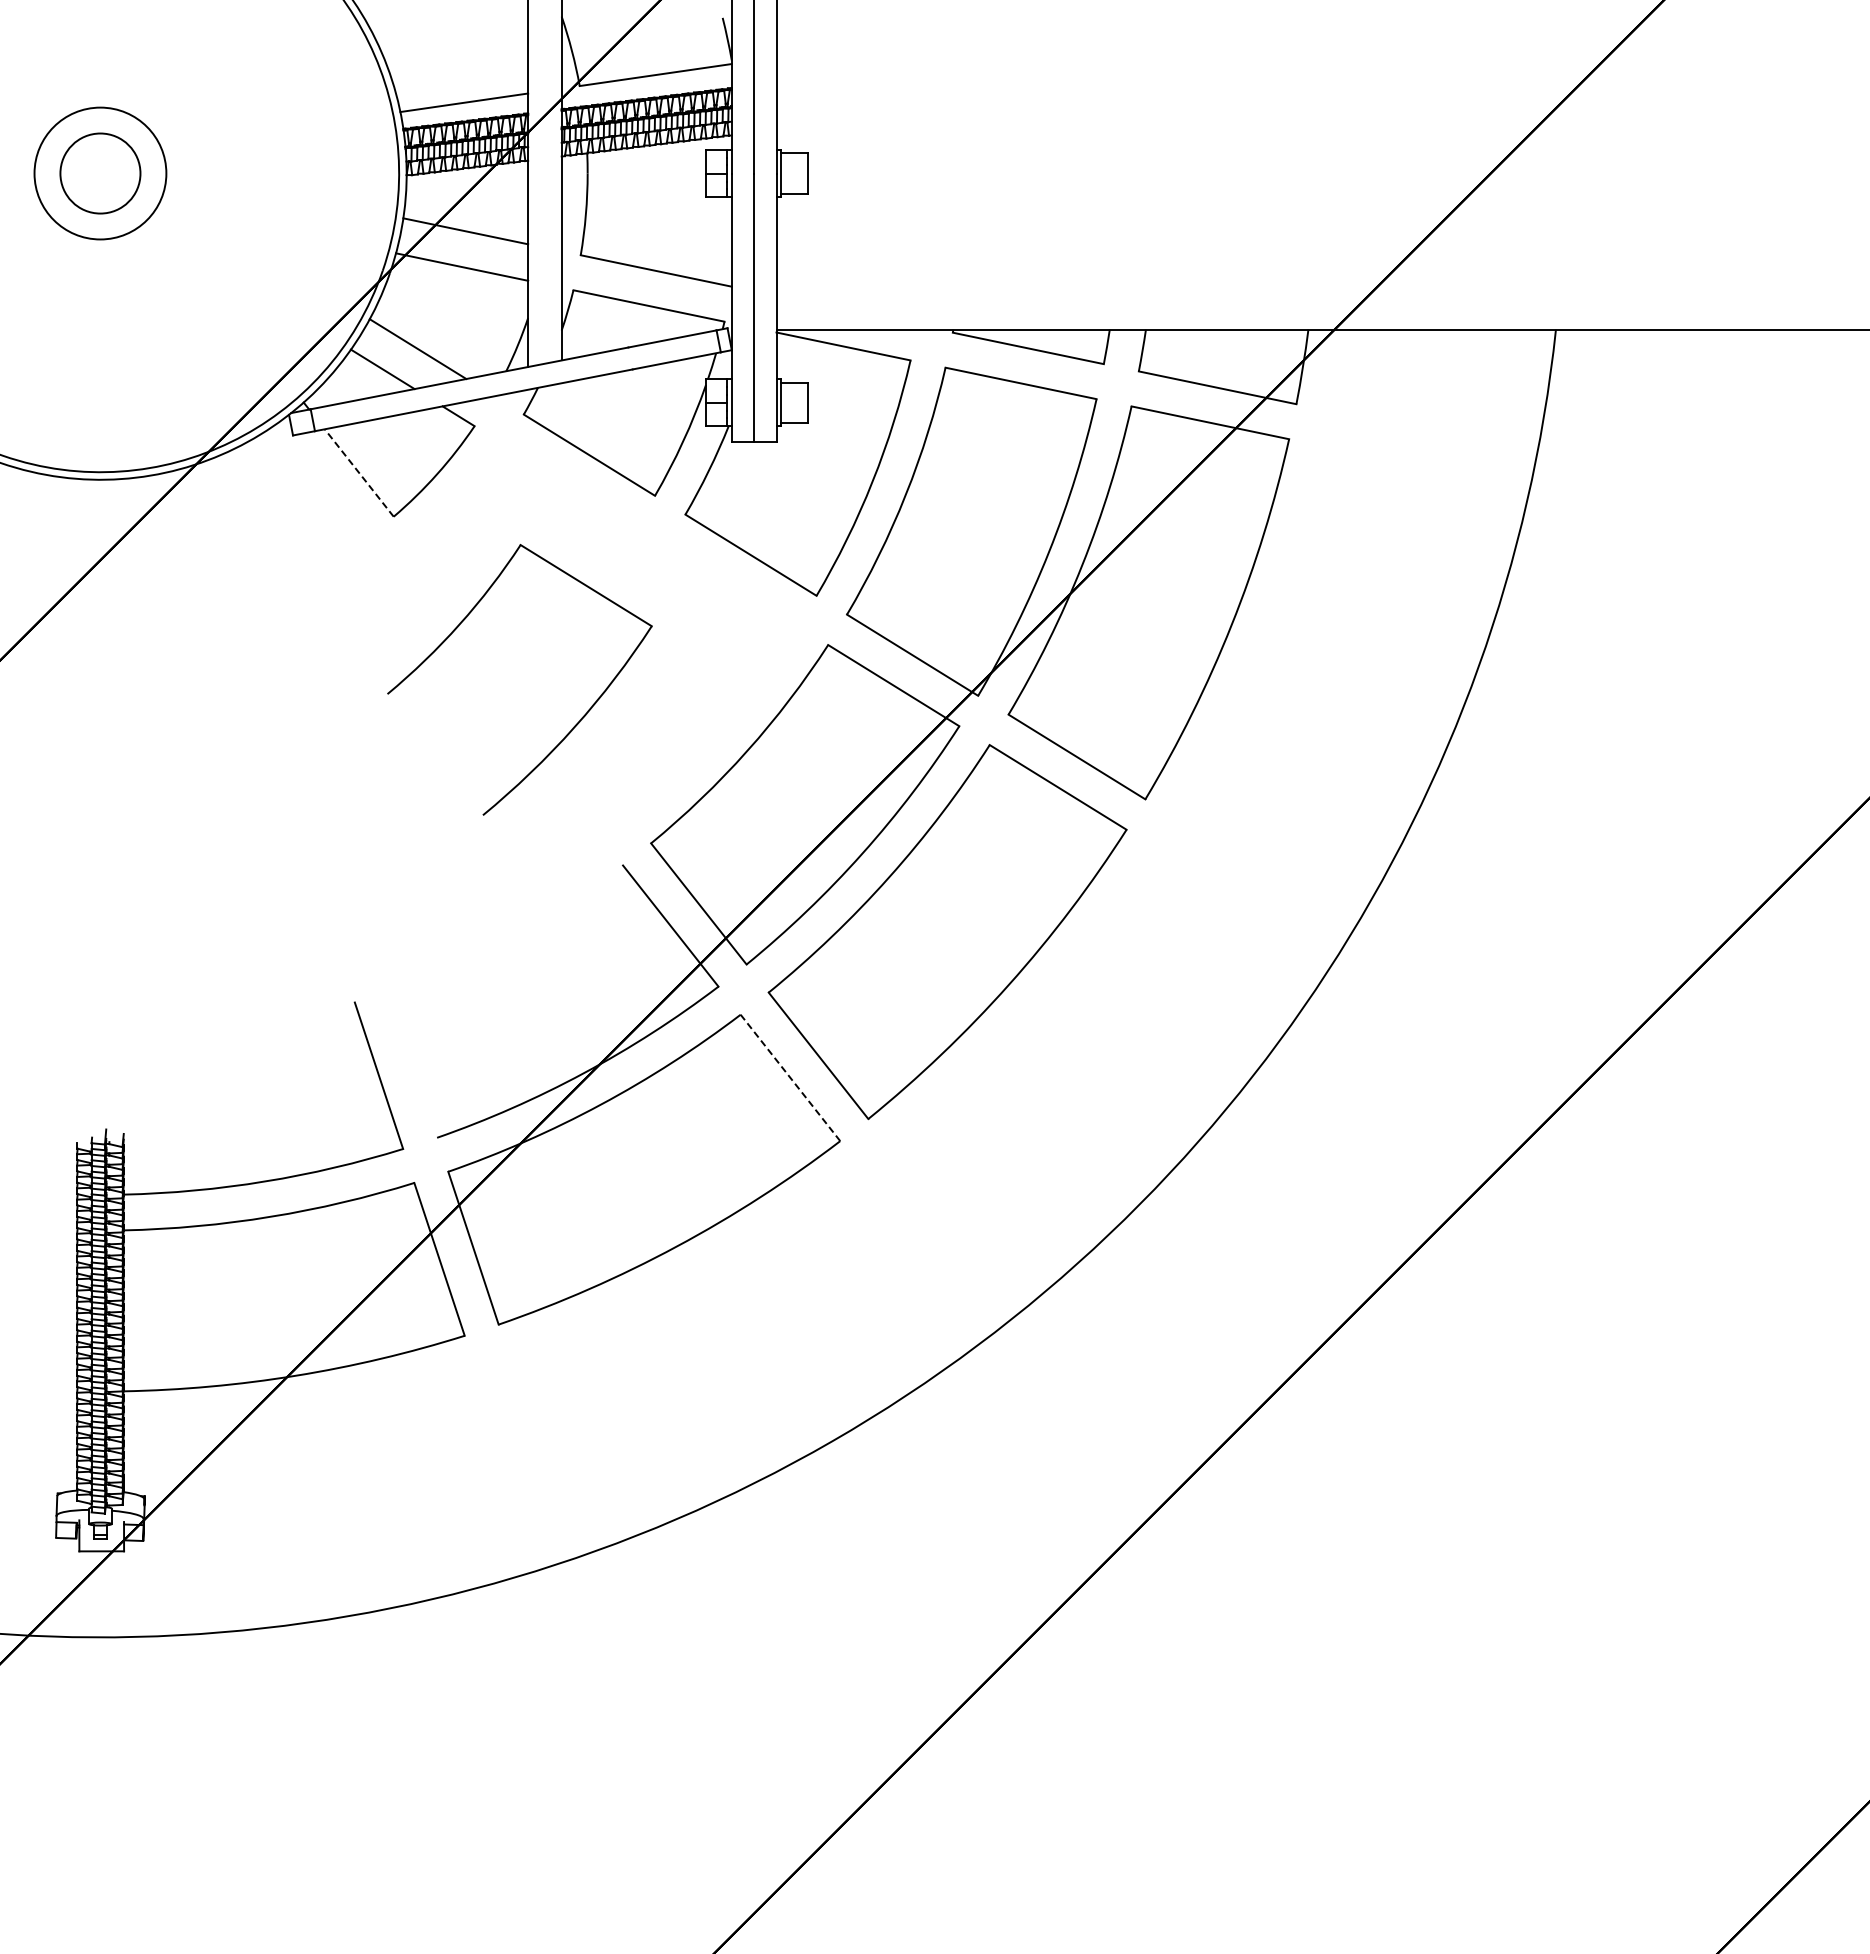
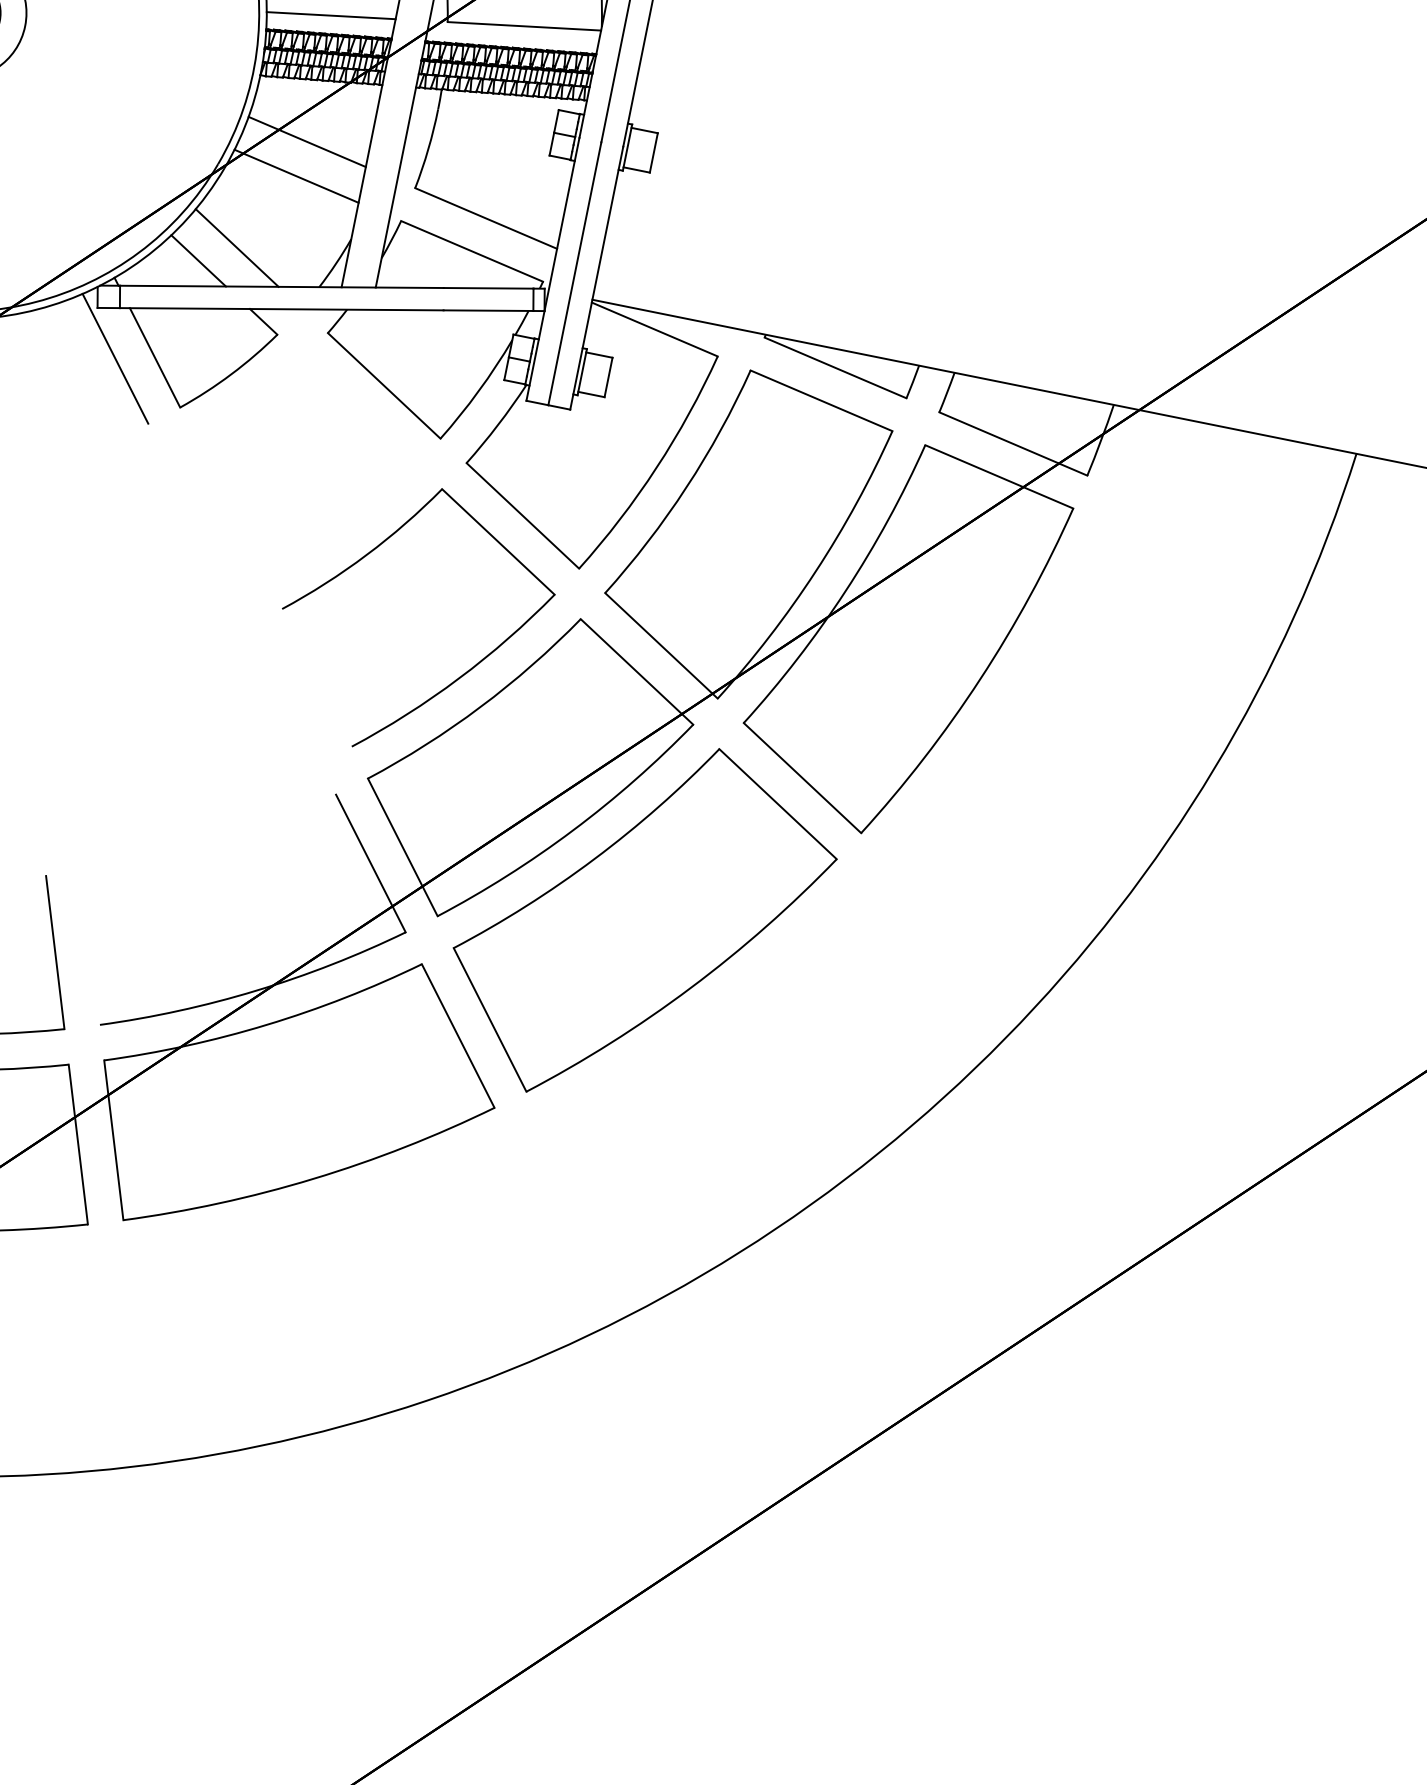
line: (359, 473) -> (155, 358), dashed -> solid
line: (320, 481) -> (115, 358), added
part: (572, 727) -> (456, 678), moved
line: (790, 1077) -> (458, 1035), dashed -> solid

